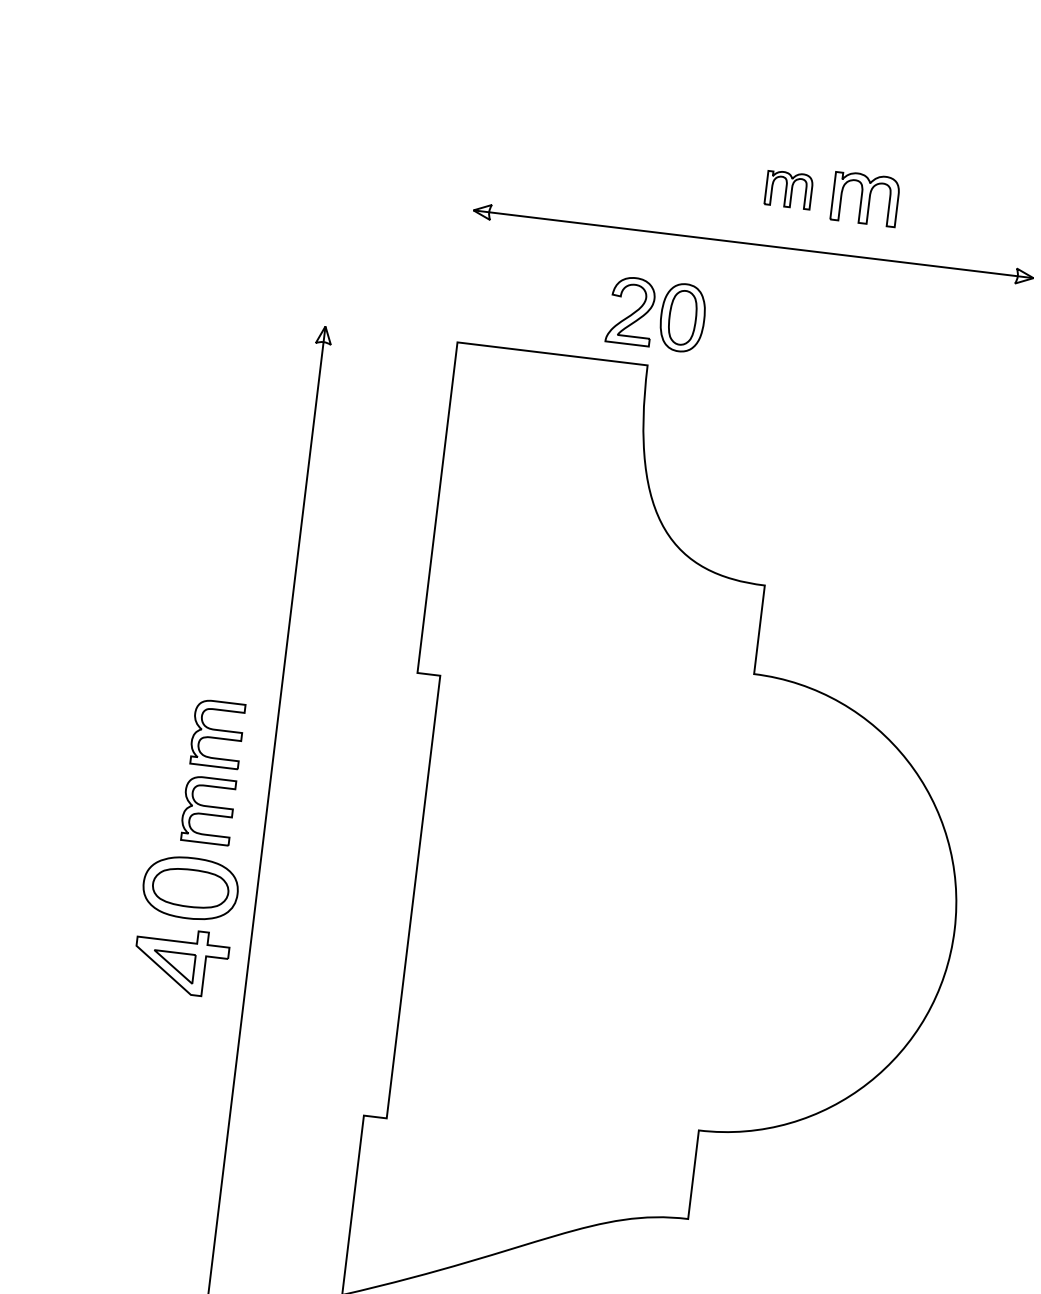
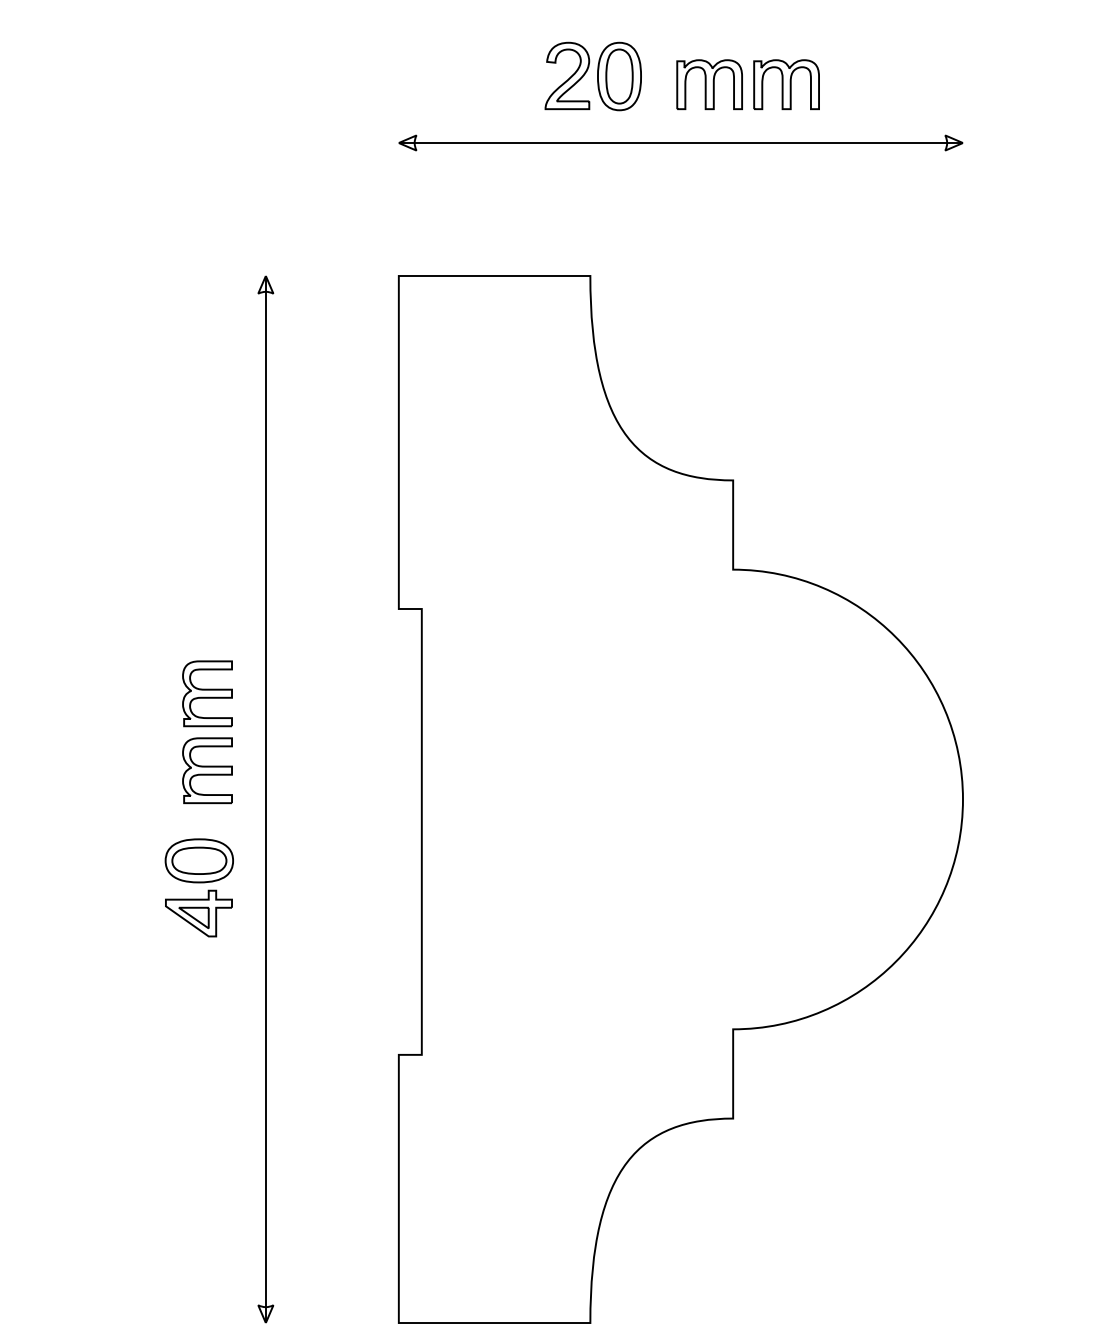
part: (788, 189) -> (709, 84), size x1.43
part: (655, 314) -> (592, 76), moved
part: (185, 925) -> (198, 887), size x0.71

